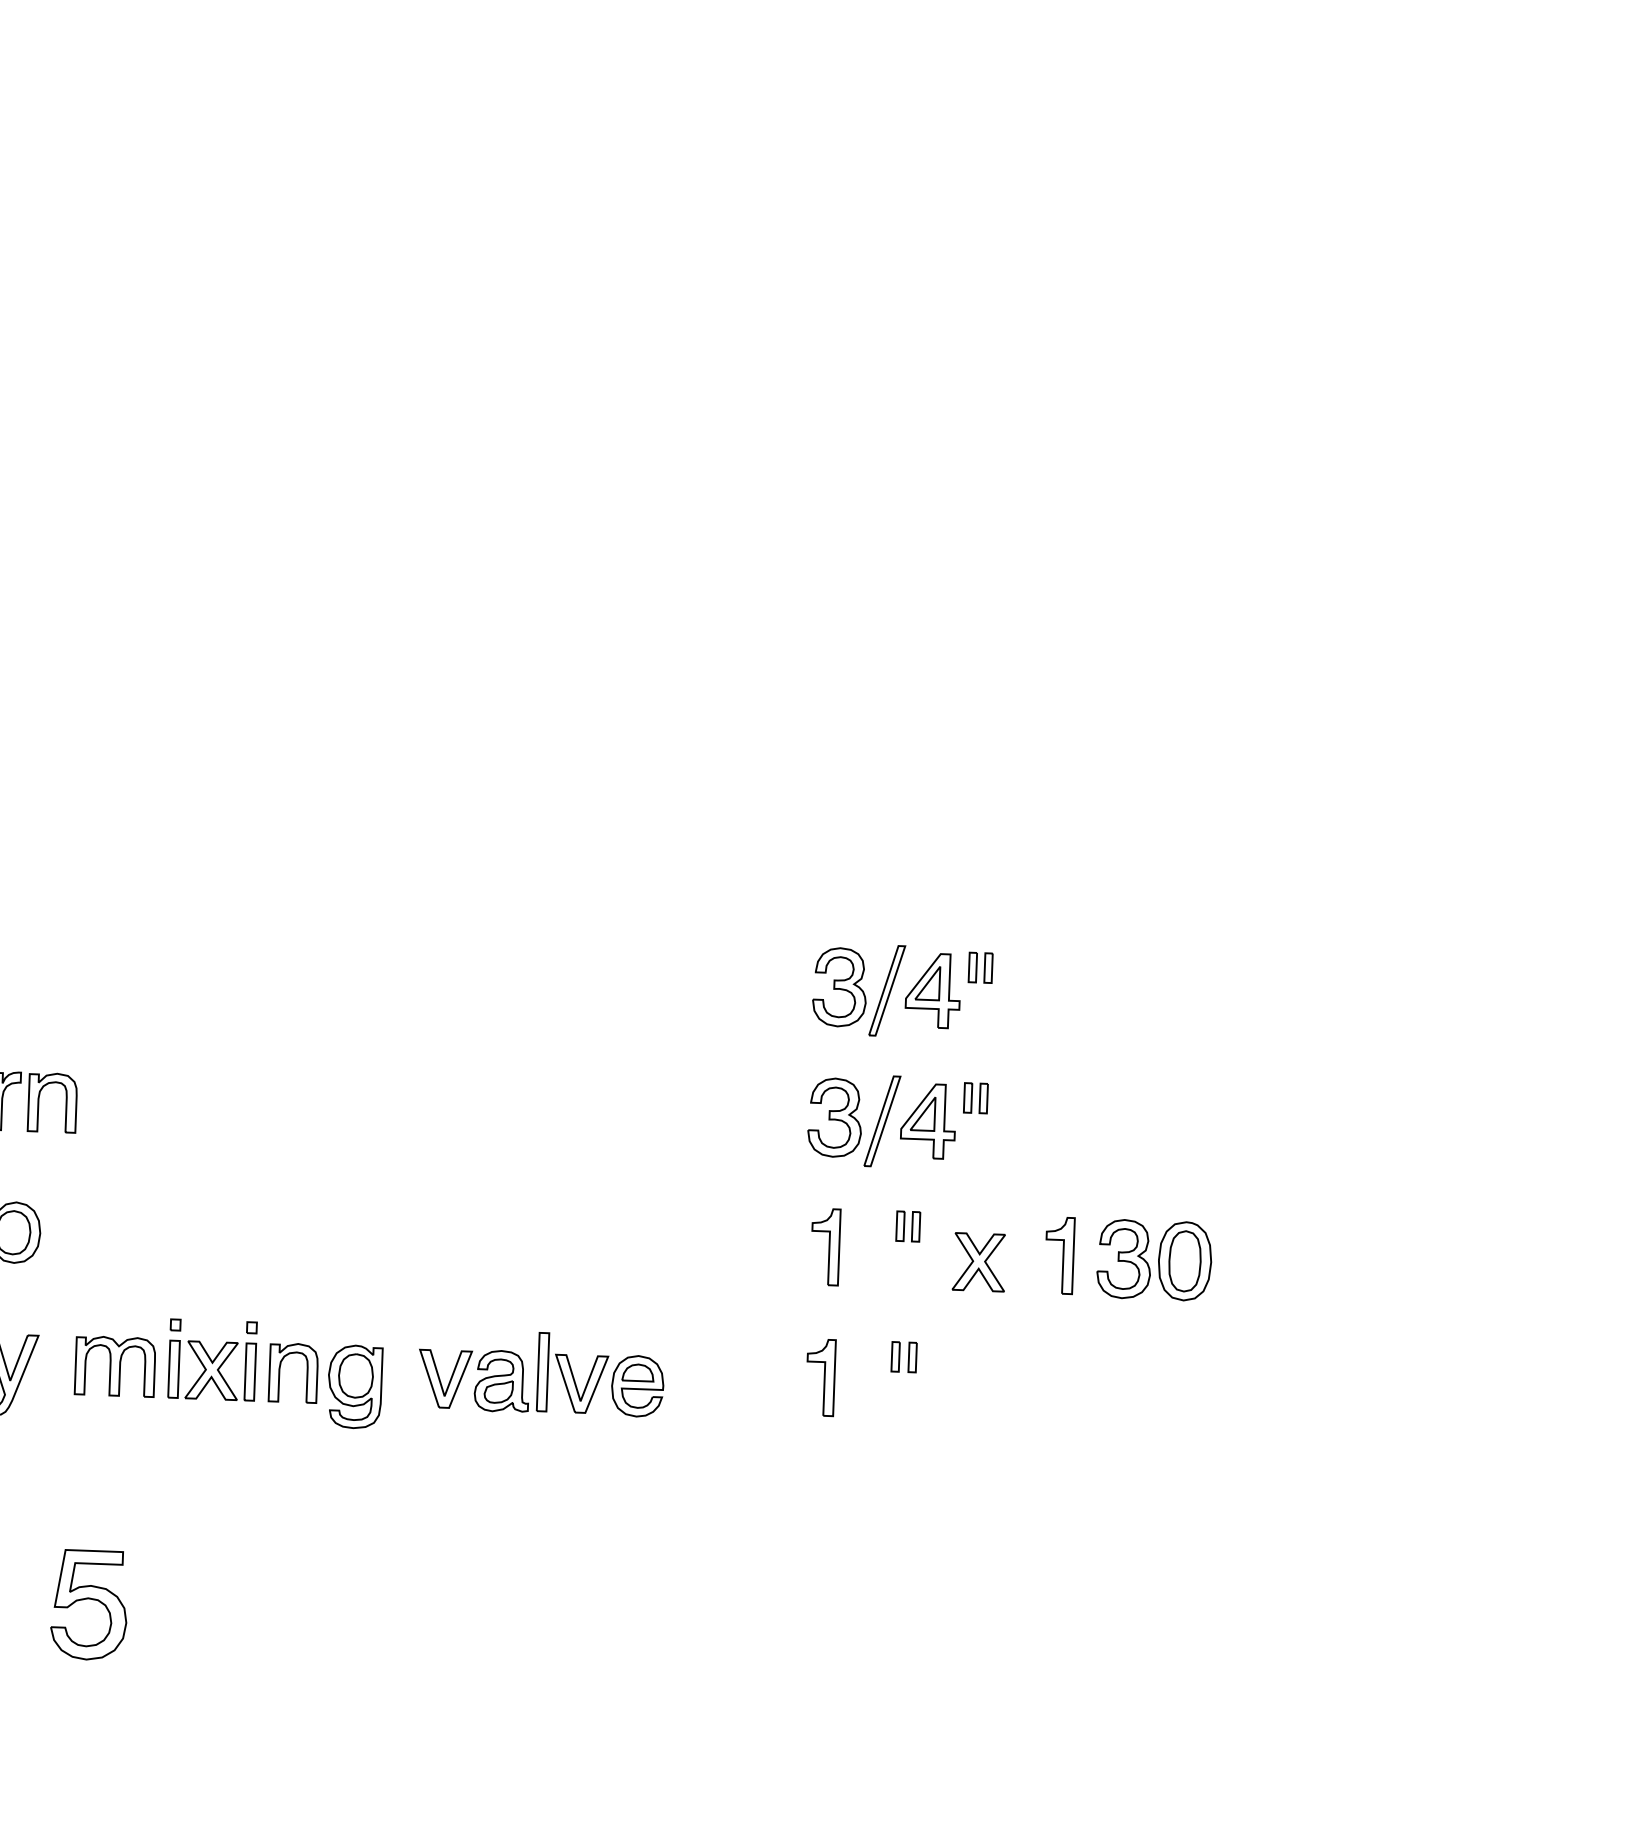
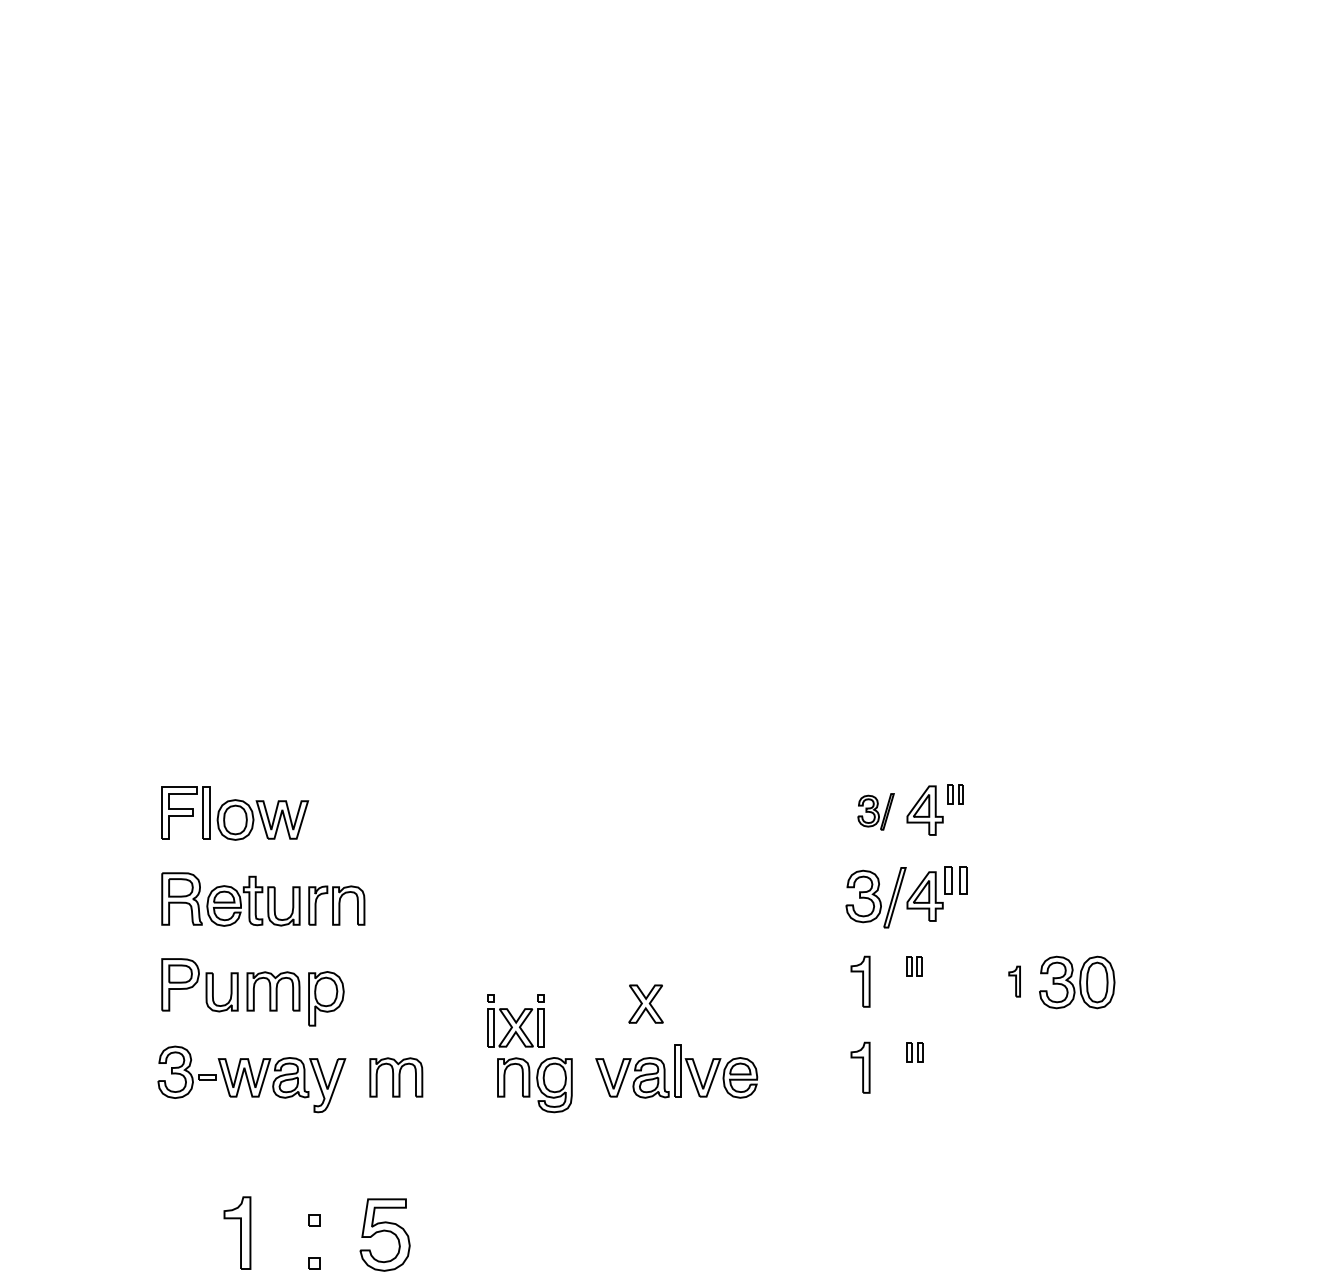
part: (857, 989) -> (875, 811), size x0.6
part: (975, 1098) -> (955, 880), size x1.4
part: (1059, 1255) -> (1014, 981), size x0.6
part: (978, 1261) -> (645, 1003), moved
part: (211, 1359) -> (515, 1020), moved

